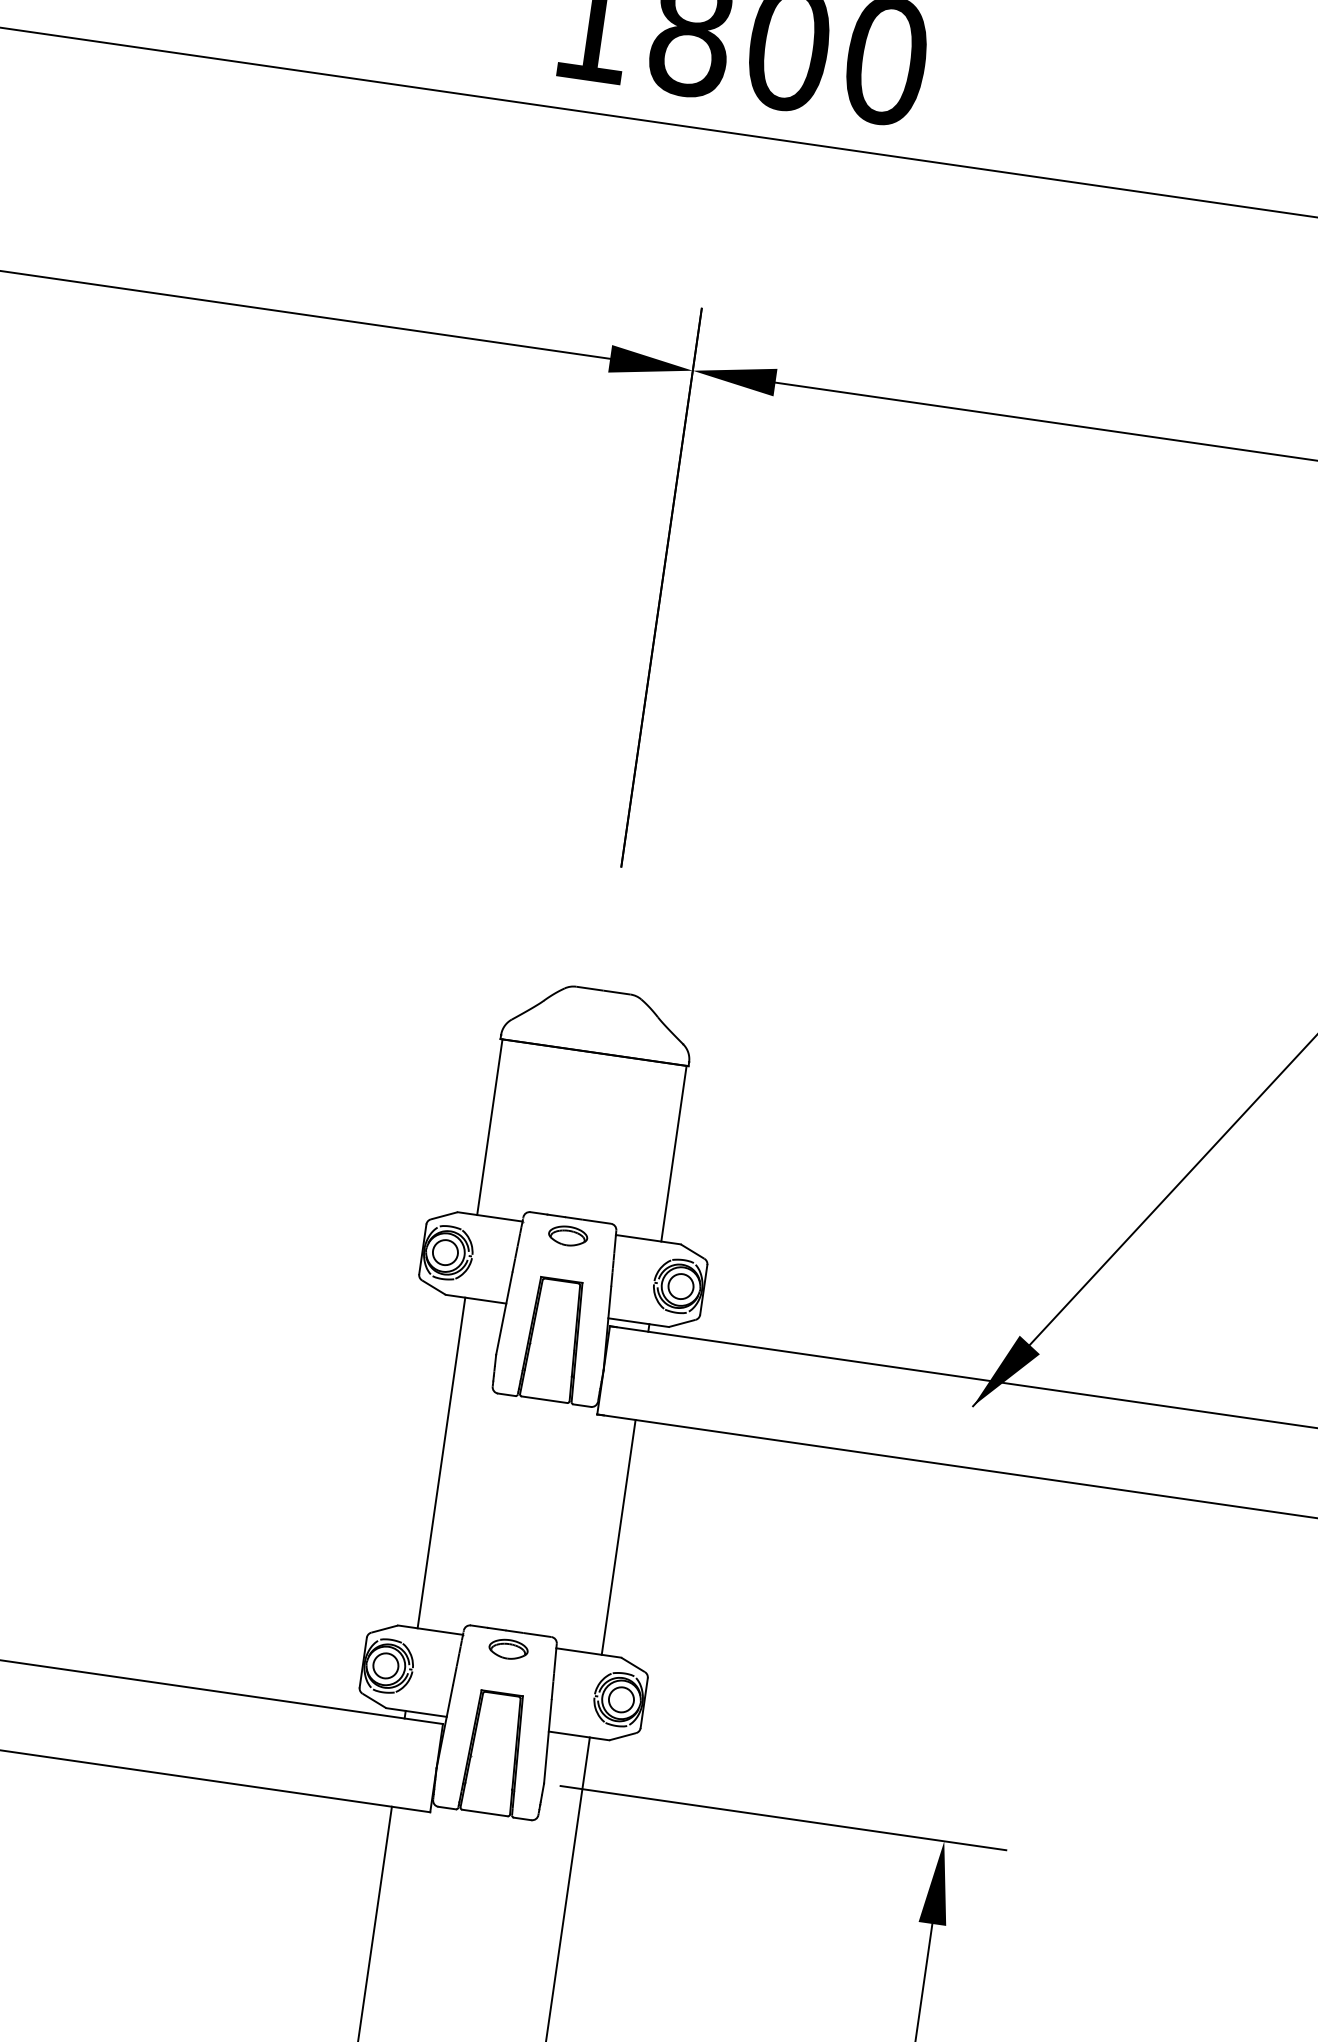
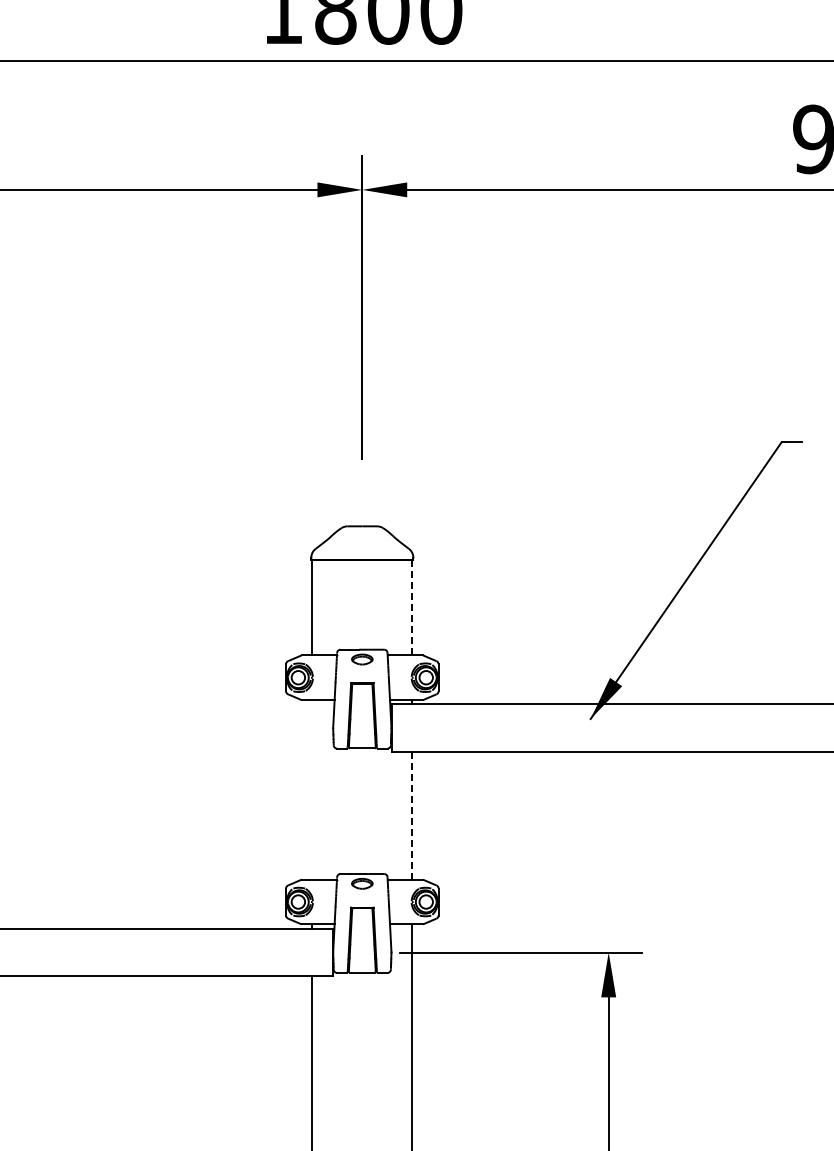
line: (674, 1153) -> (412, 607), solid -> dashed
line: (441, 1462) -> (312, 789), removed
line: (619, 1536) -> (412, 815), solid -> dashed

